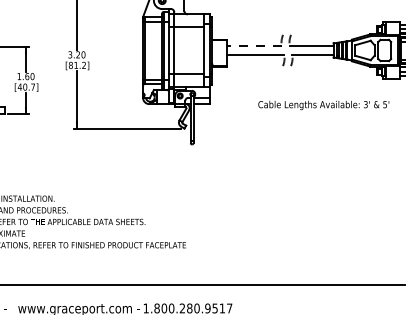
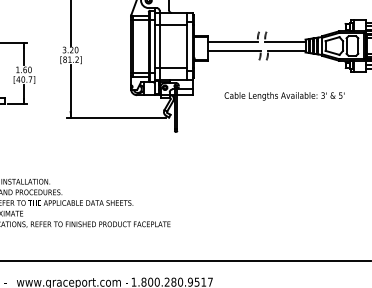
line: (253, 45) -> (232, 41), dashed -> solid
text: (323, 105) -> (284, 96), moved

